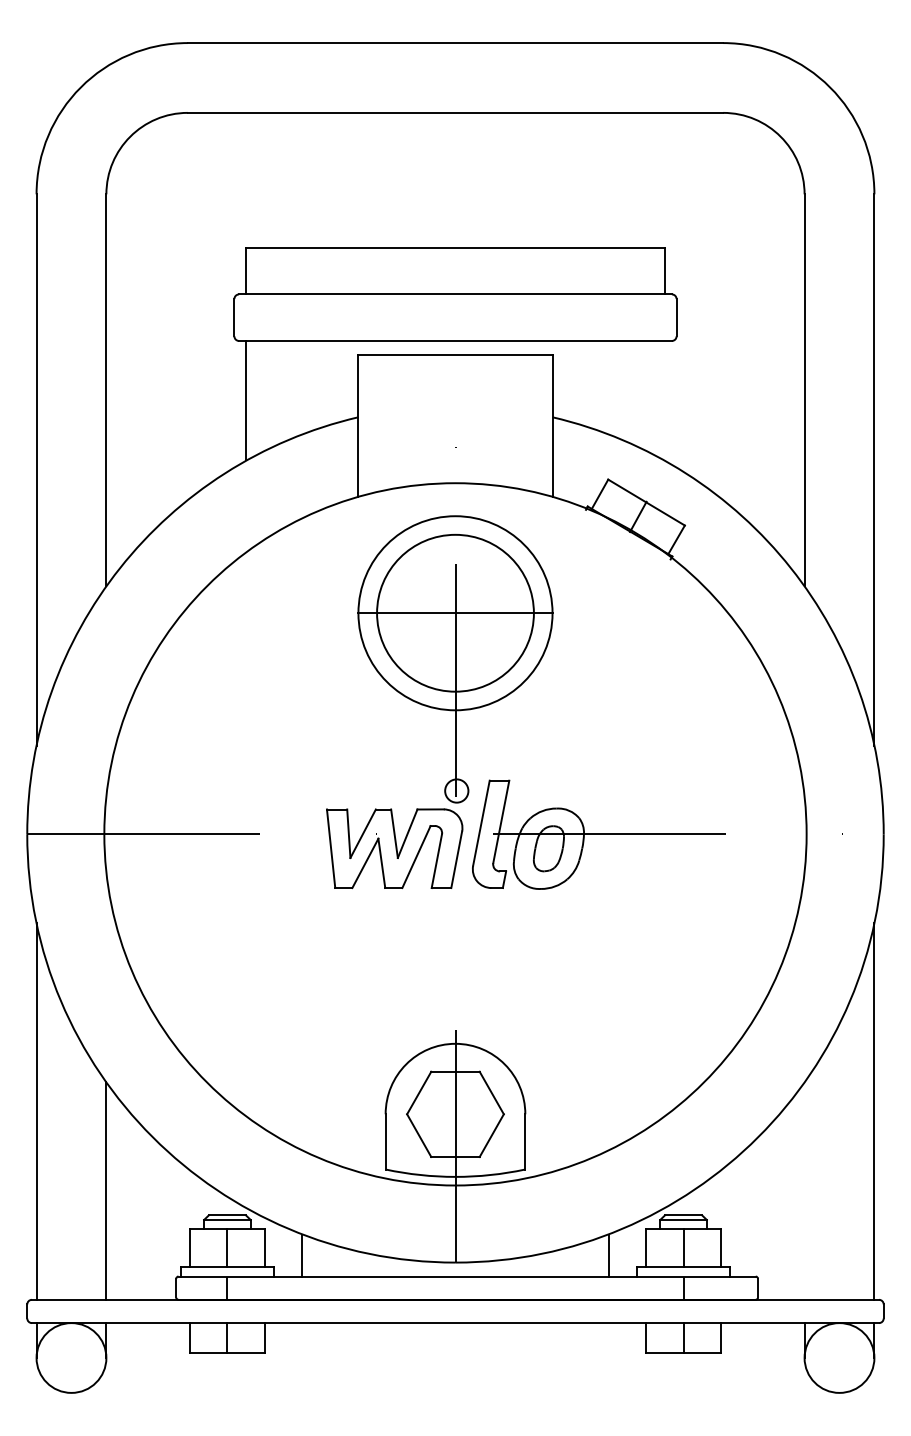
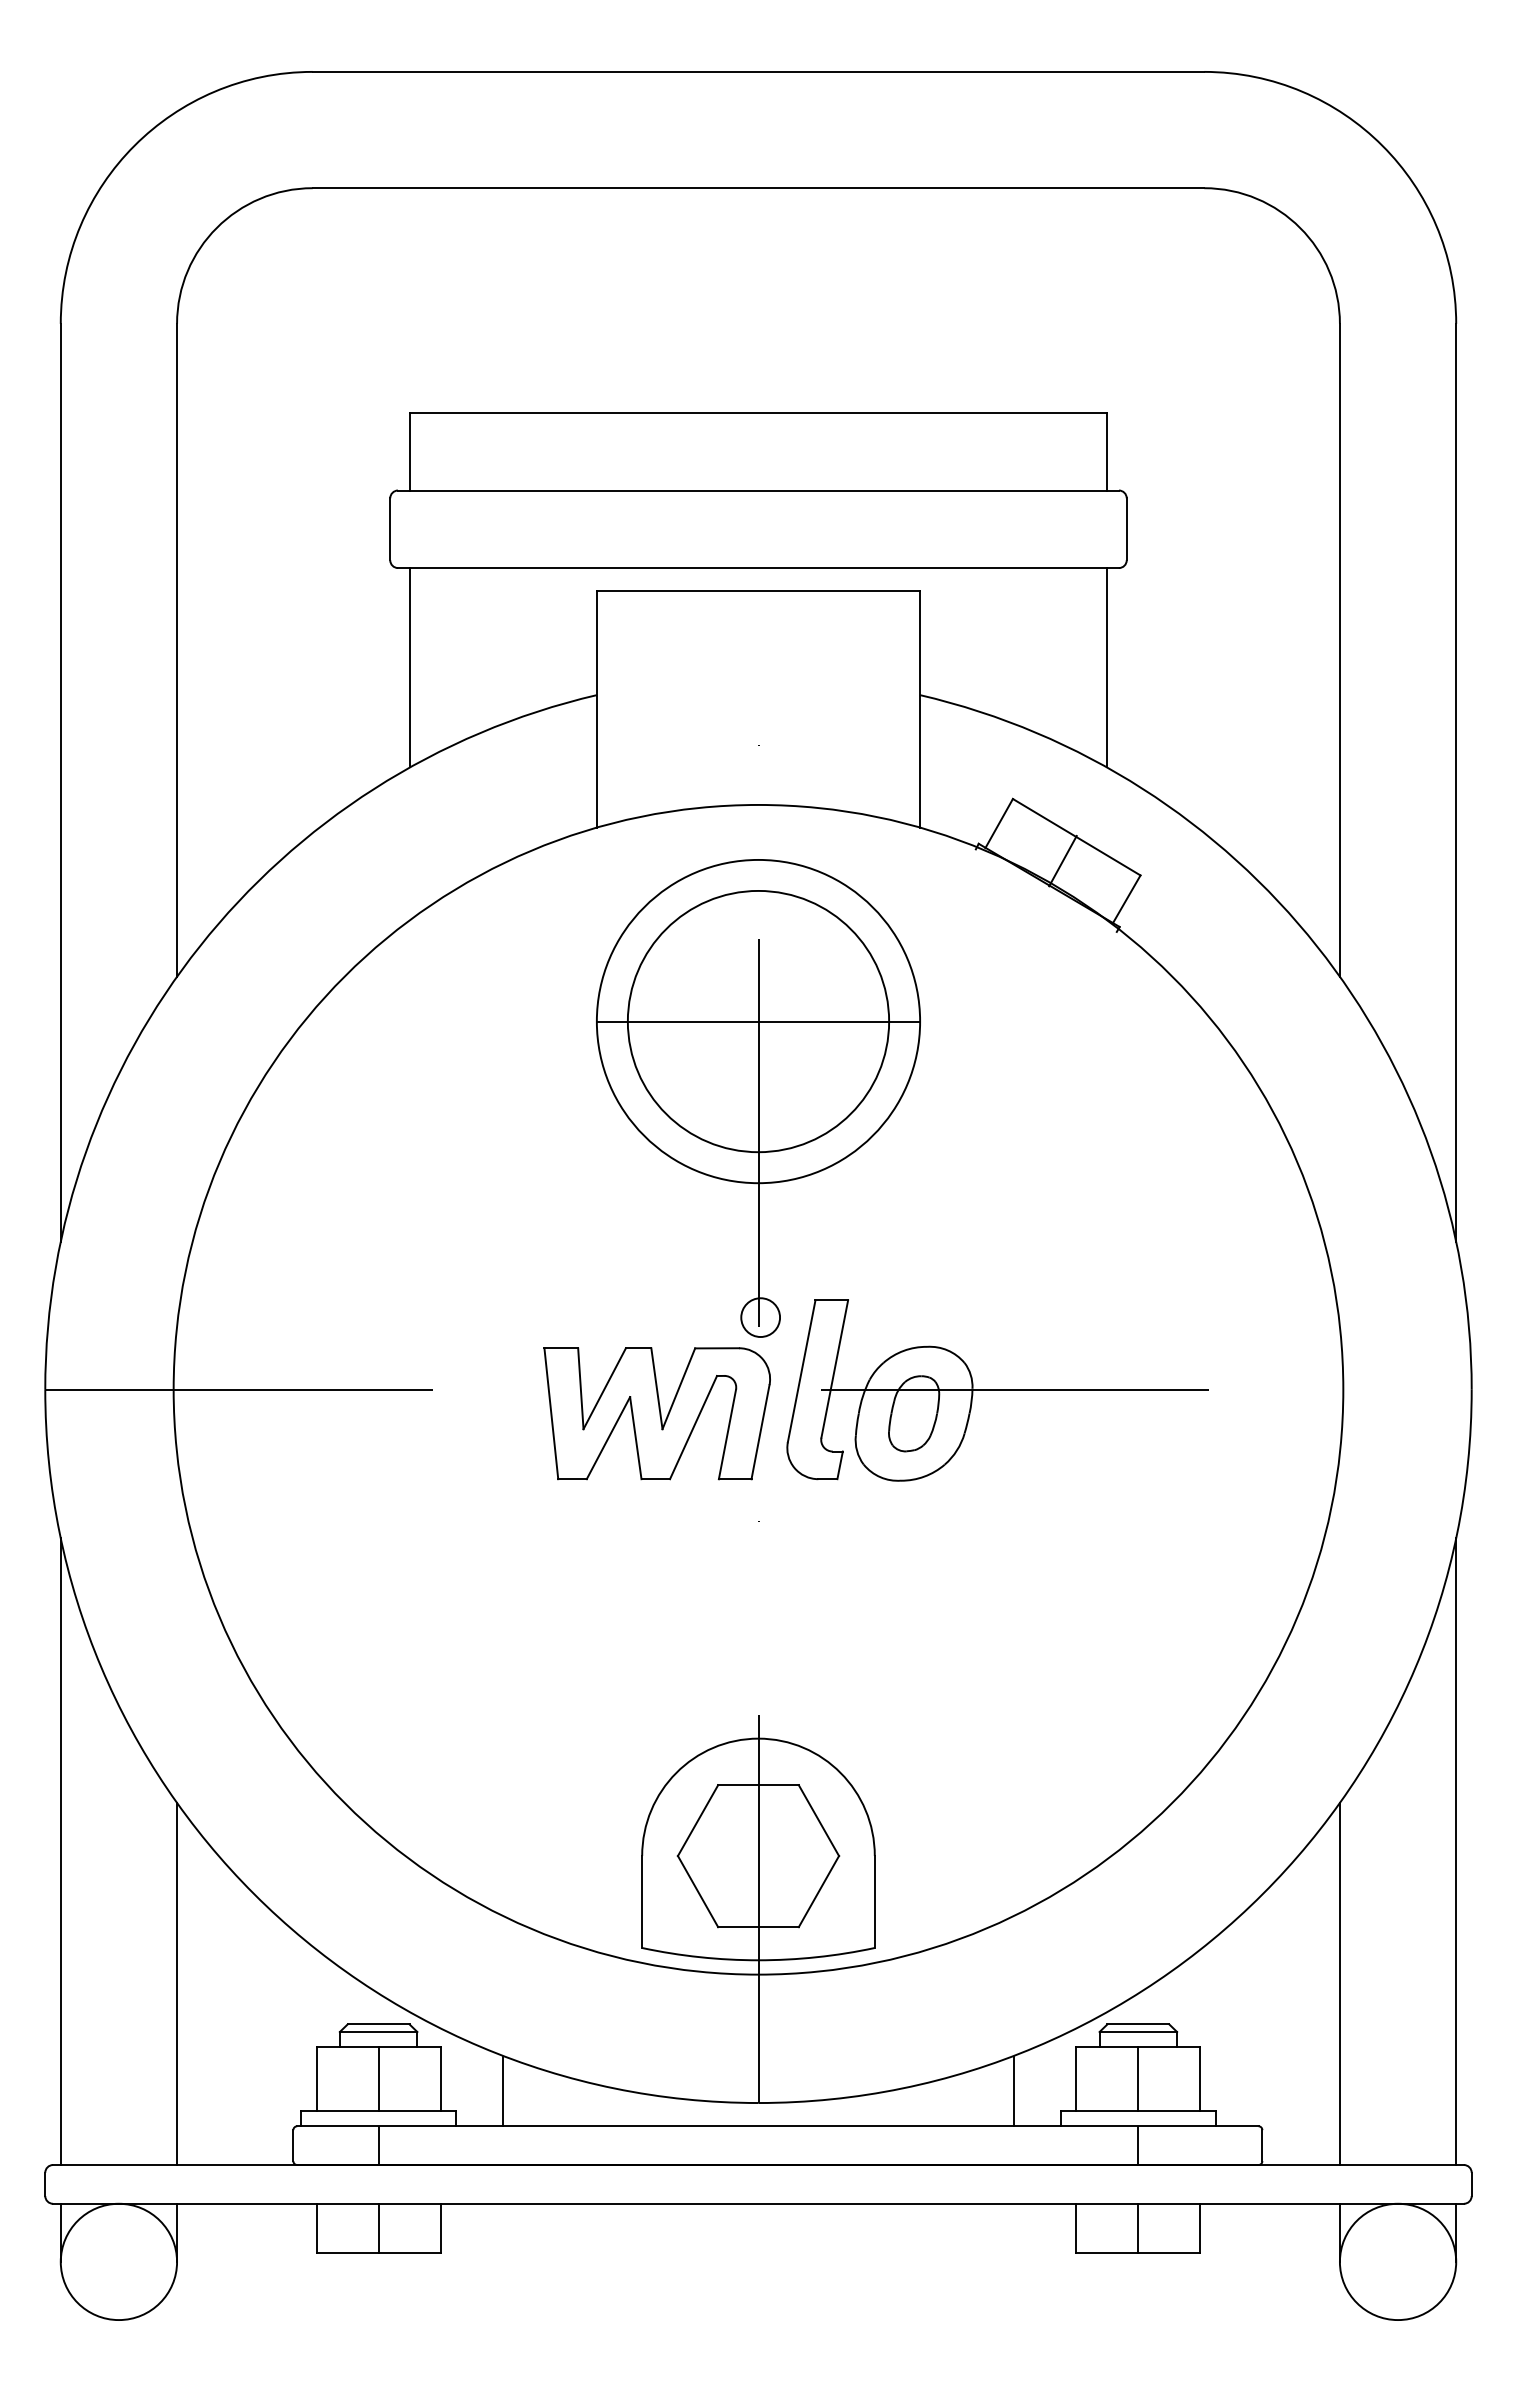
line: (664, 399) -> (1106, 665), added
line: (804, 1190) -> (1339, 1982), added

